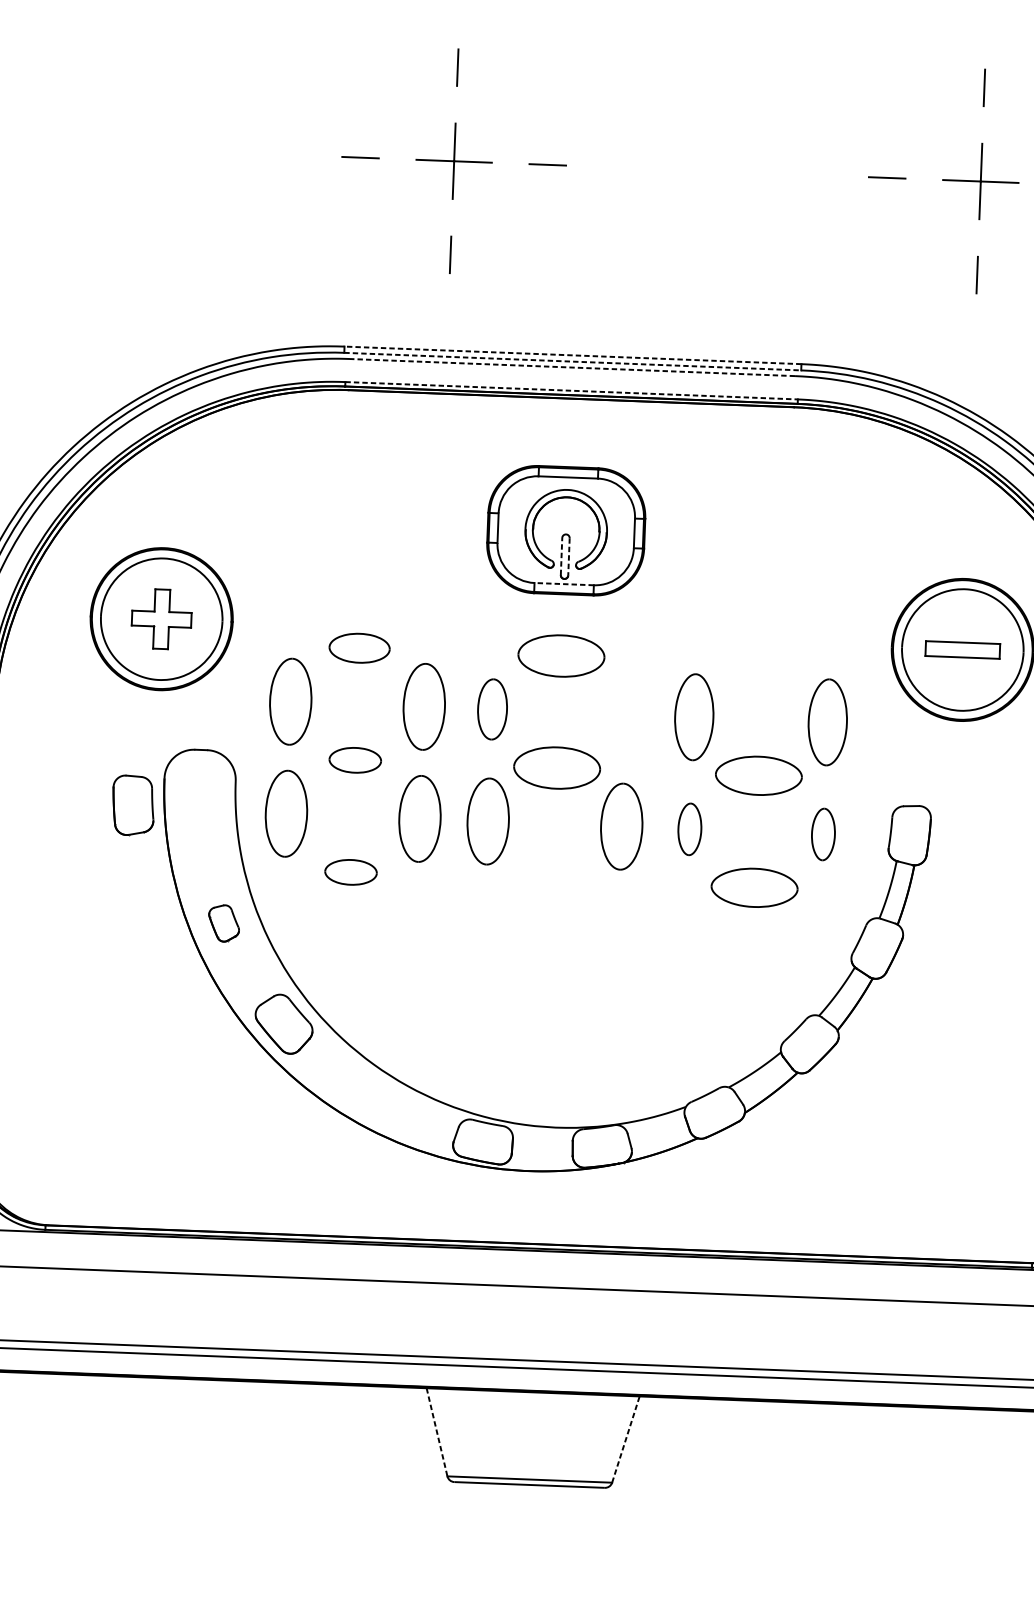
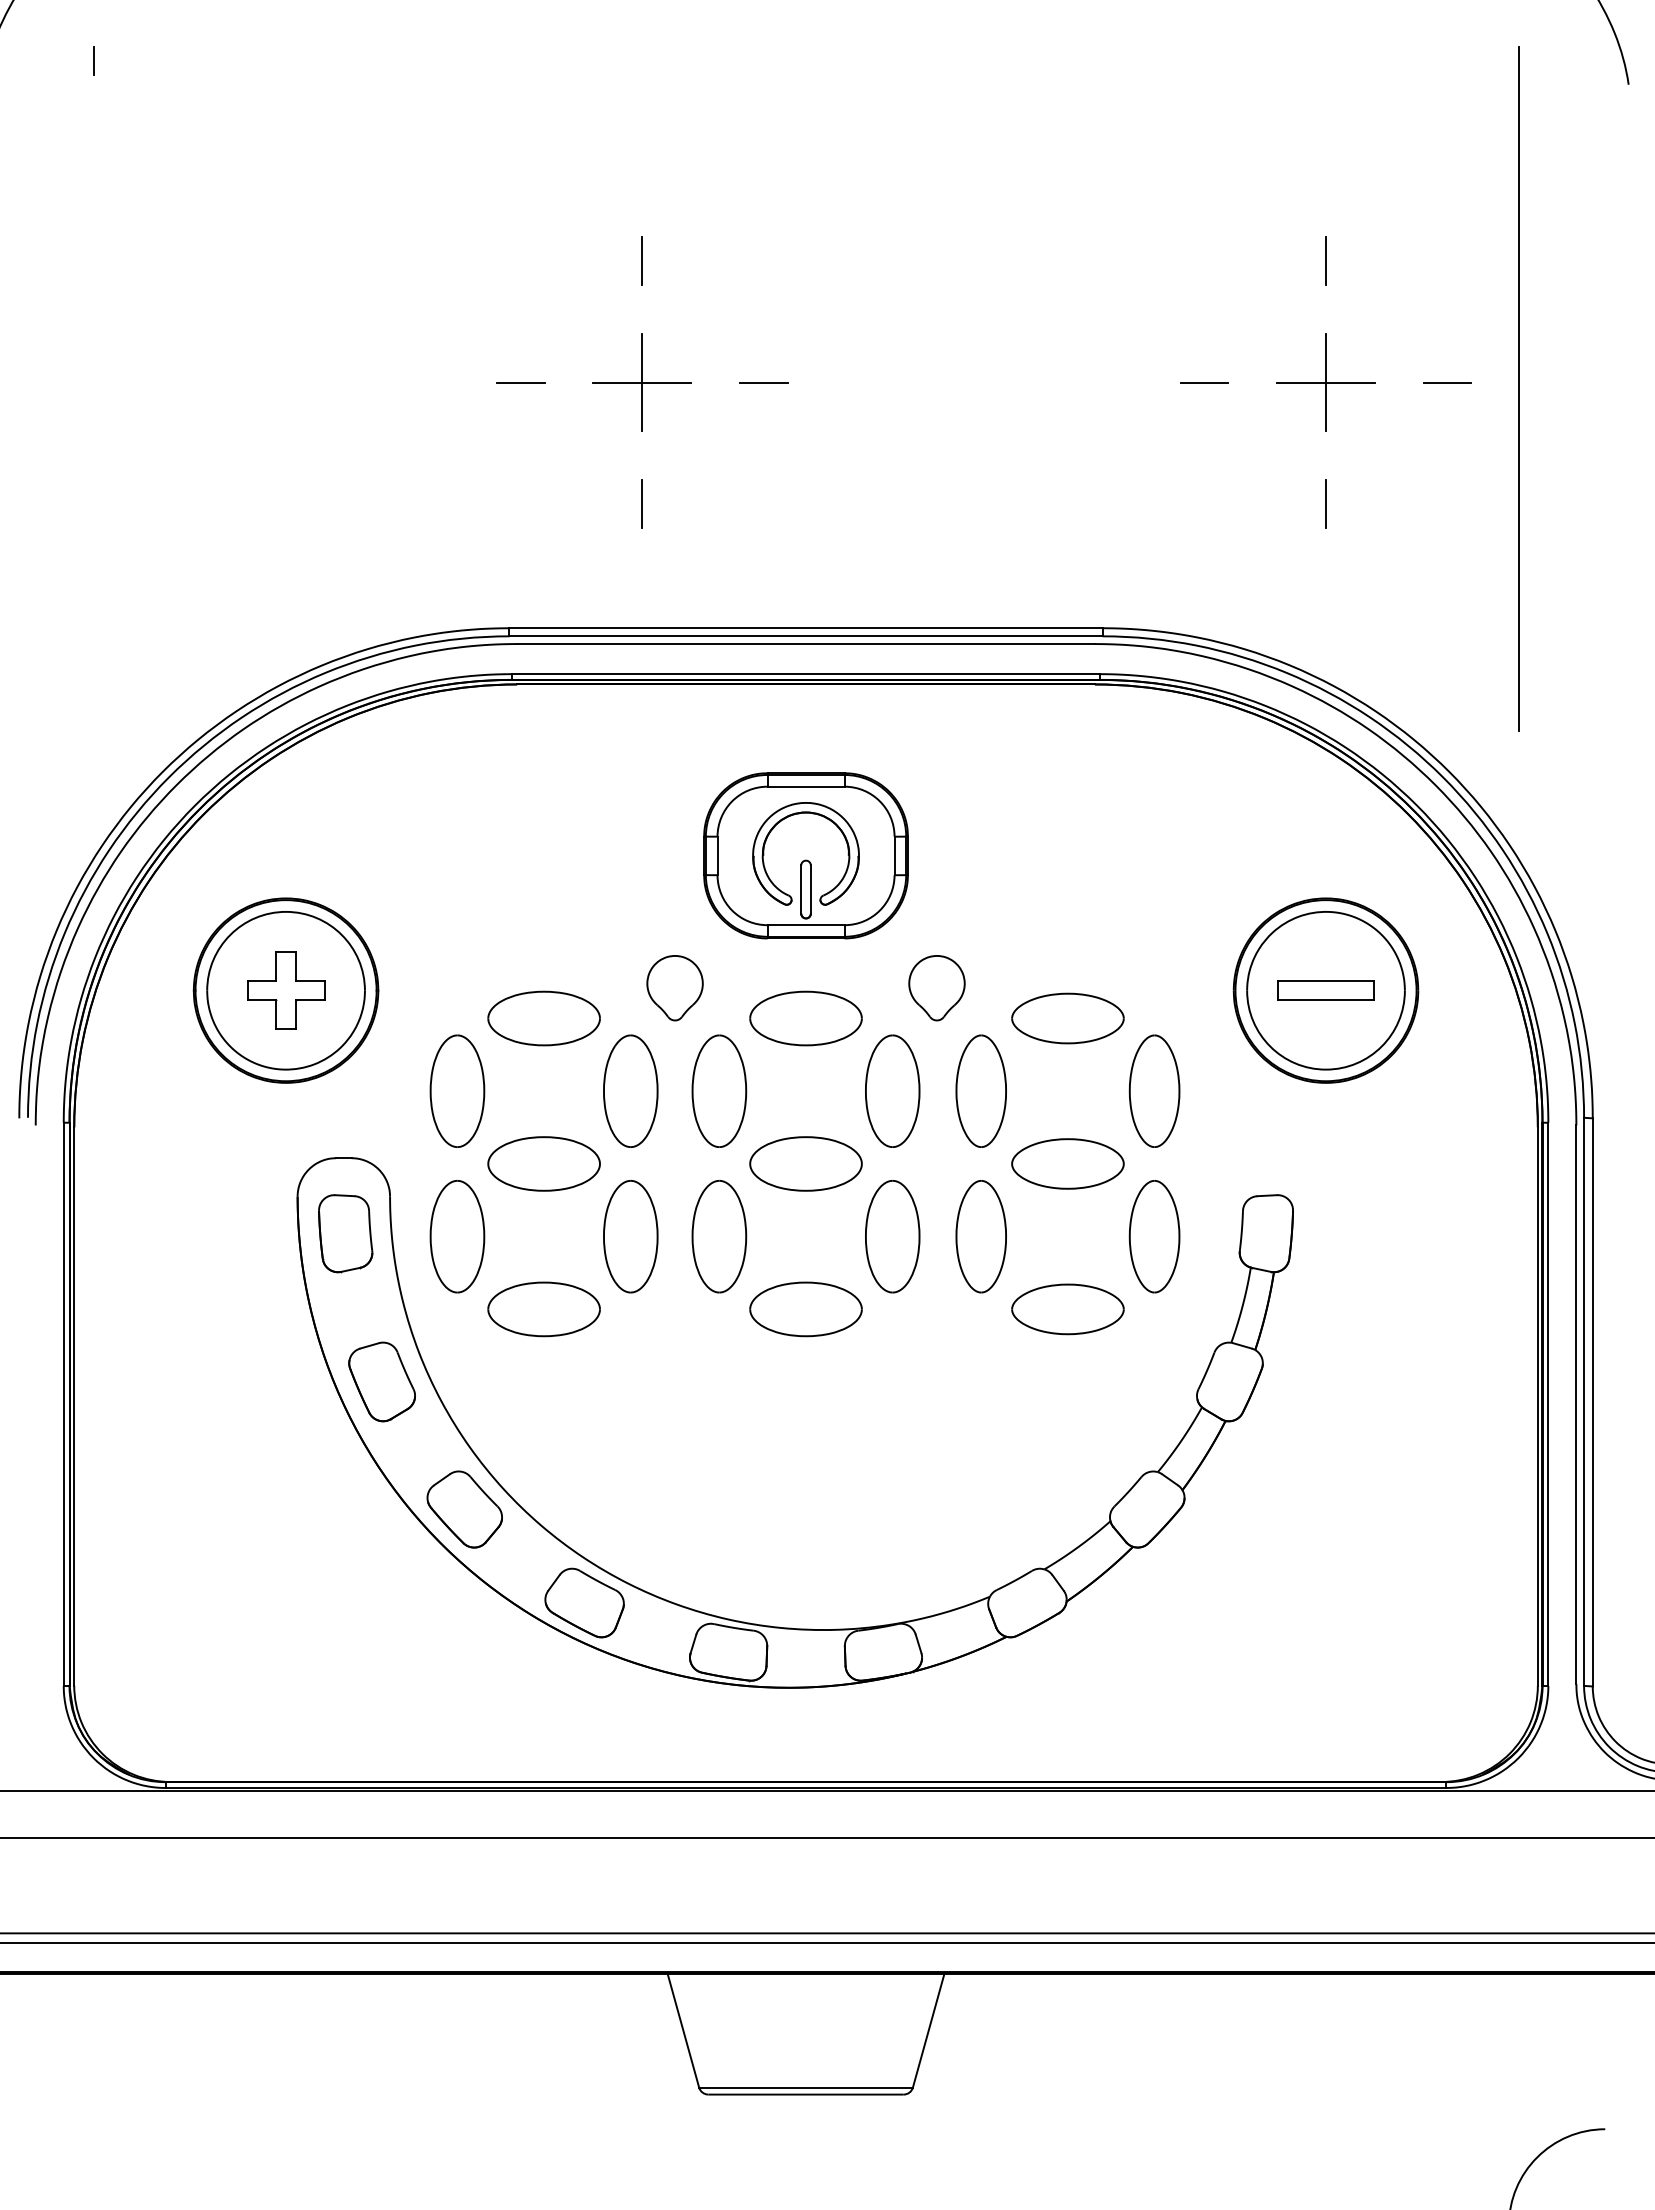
line: (573, 355) -> (806, 628), dashed -> solid
line: (573, 361) -> (806, 636), dashed -> solid
line: (572, 367) -> (806, 644), dashed -> solid
line: (571, 391) -> (806, 674), dashed -> solid
line: (561, 556) -> (801, 889), dashed -> solid
line: (568, 557) -> (810, 890), dashed -> solid
line: (564, 584) -> (806, 925), dashed -> solid
part: (461, 629) -> (674, 988), added
part: (662, 636) -> (936, 988), added
part: (359, 648) -> (543, 1018), size x1.43
part: (762, 663) -> (1067, 1018), added
part: (492, 708) -> (719, 1090), size x1.43
part: (625, 714) -> (892, 1090), added
part: (354, 759) -> (543, 1163), size x1.67
part: (133, 805) -> (345, 1233), moved
part: (689, 829) -> (980, 1236), size x1.67
part: (823, 834) -> (1154, 1236), size x1.67
part: (350, 872) -> (543, 1309), size x1.67
part: (552, 880) -> (805, 1309), added
part: (223, 923) -> (381, 1381), size x1.67
part: (373, 1099) -> (584, 1602), added
line: (437, 1431) -> (683, 2030), dashed -> solid
line: (625, 1439) -> (928, 2030), dashed -> solid

